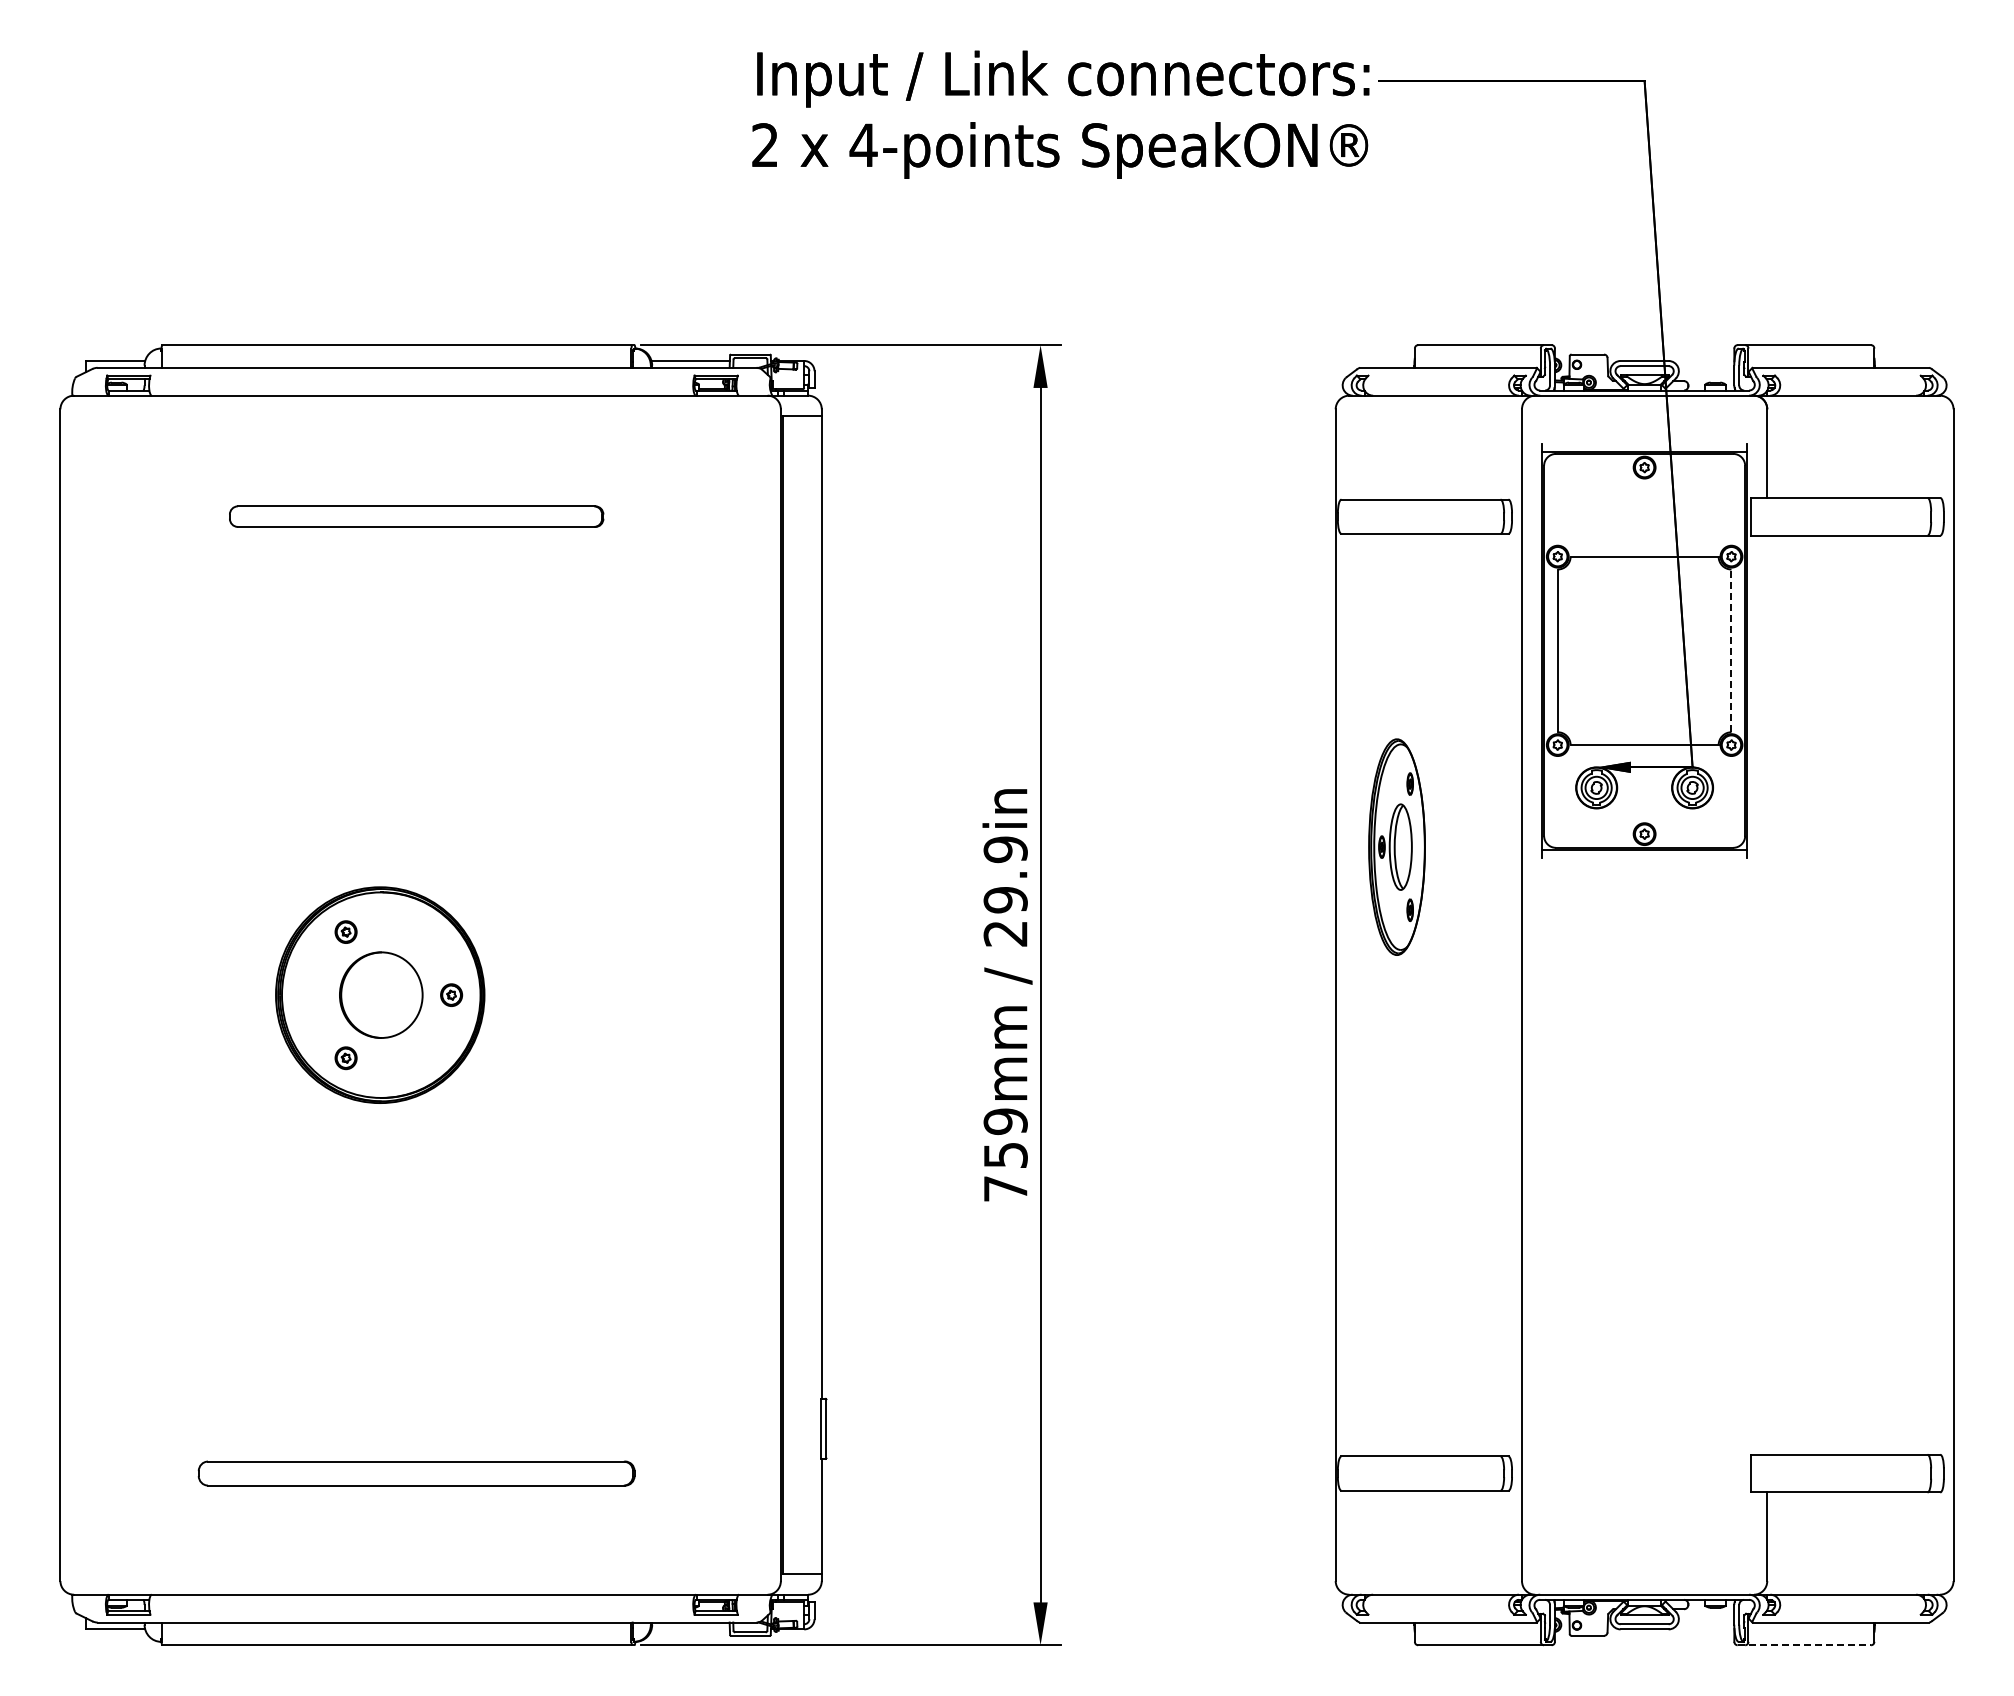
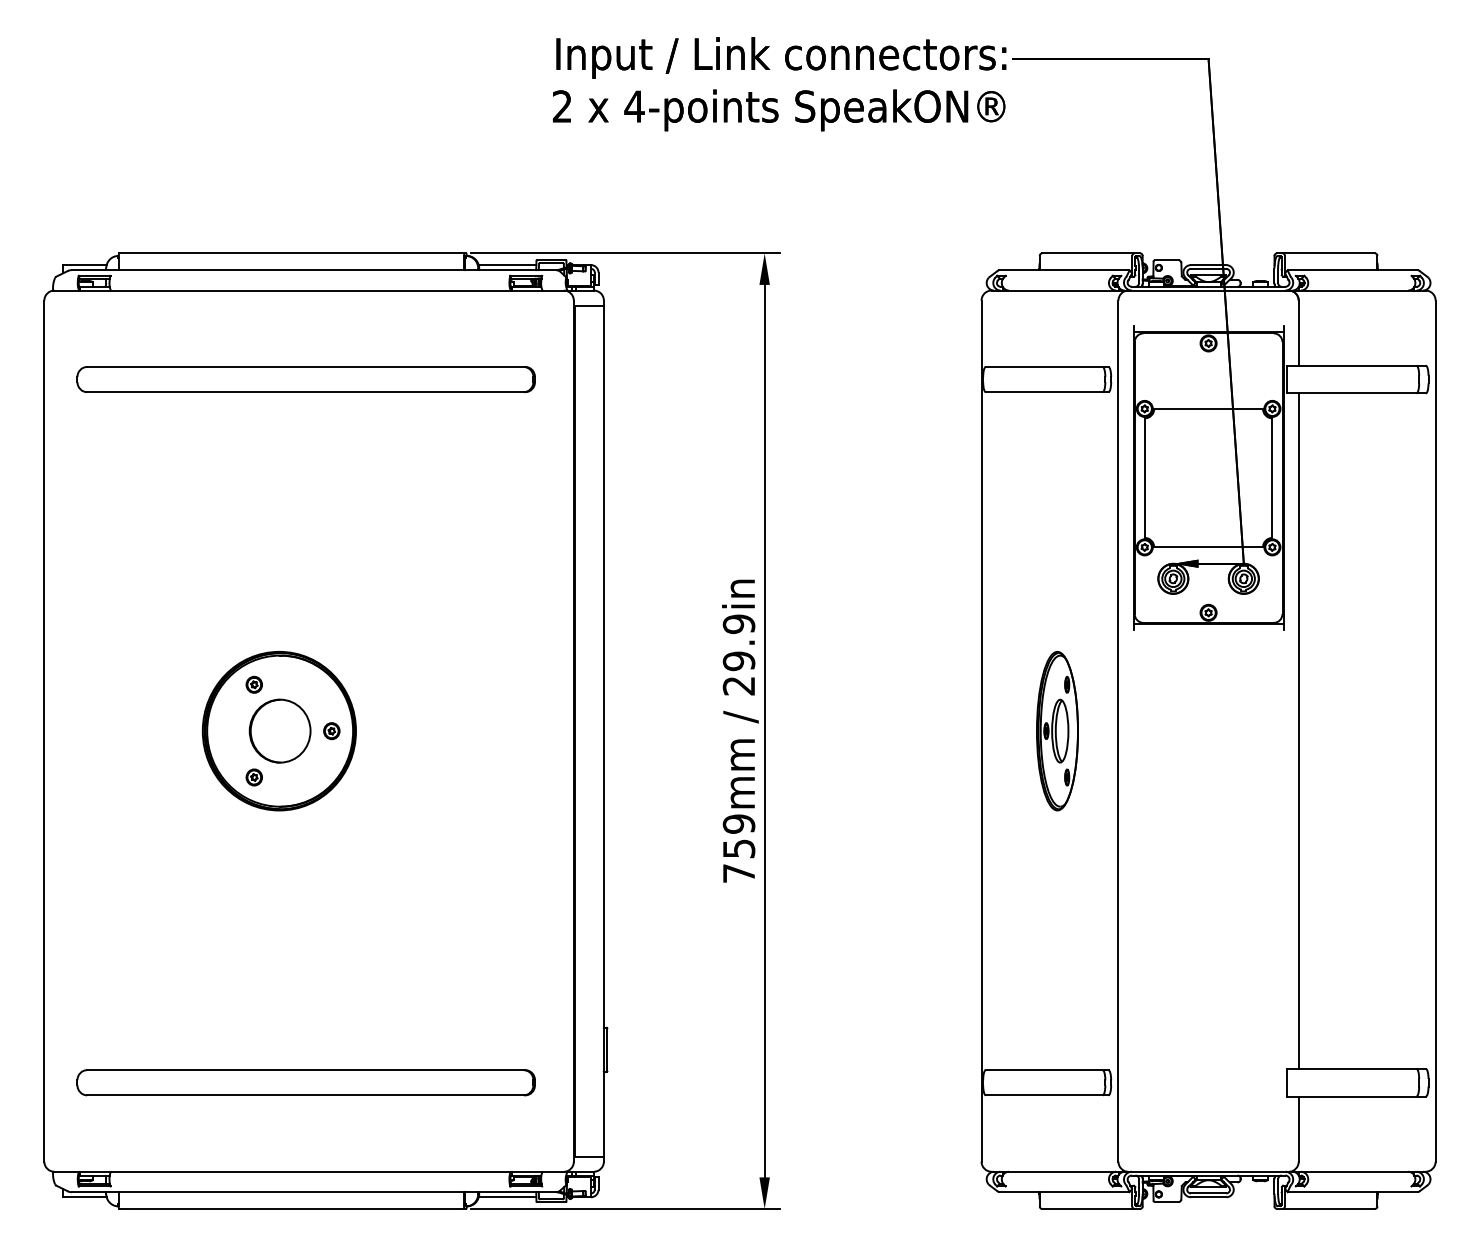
part: (416, 516) -> (306, 379), size x1.67
line: (1731, 650) -> (1272, 477), dashed -> solid
part: (1396, 846) -> (1057, 730), moved
line: (1767, 994) -> (1298, 730), added
part: (416, 1473) -> (306, 1082), size x1.43
line: (690, 1629) -> (507, 1197), added
line: (1804, 1645) -> (1326, 1209), dashed -> solid

